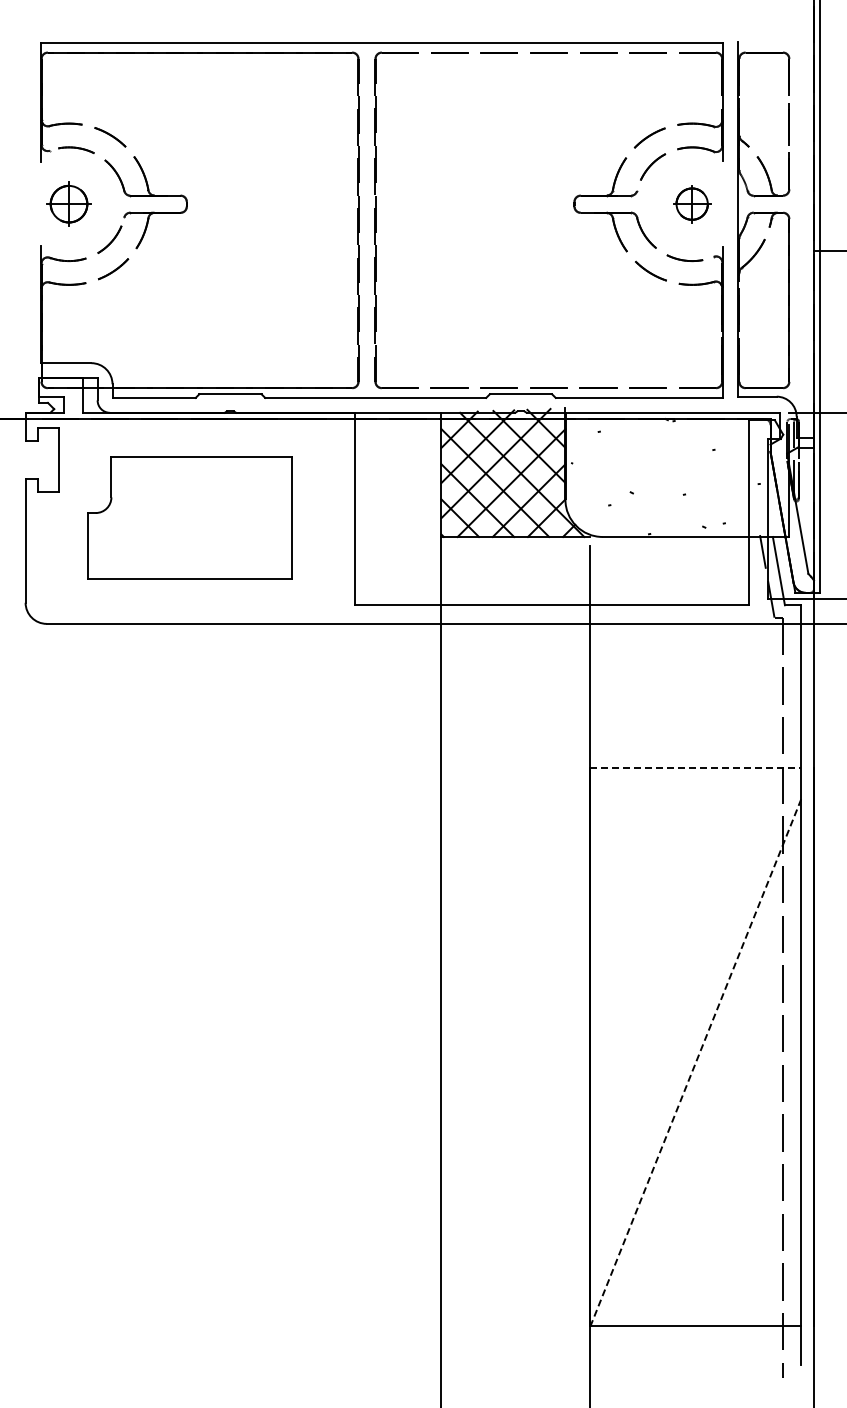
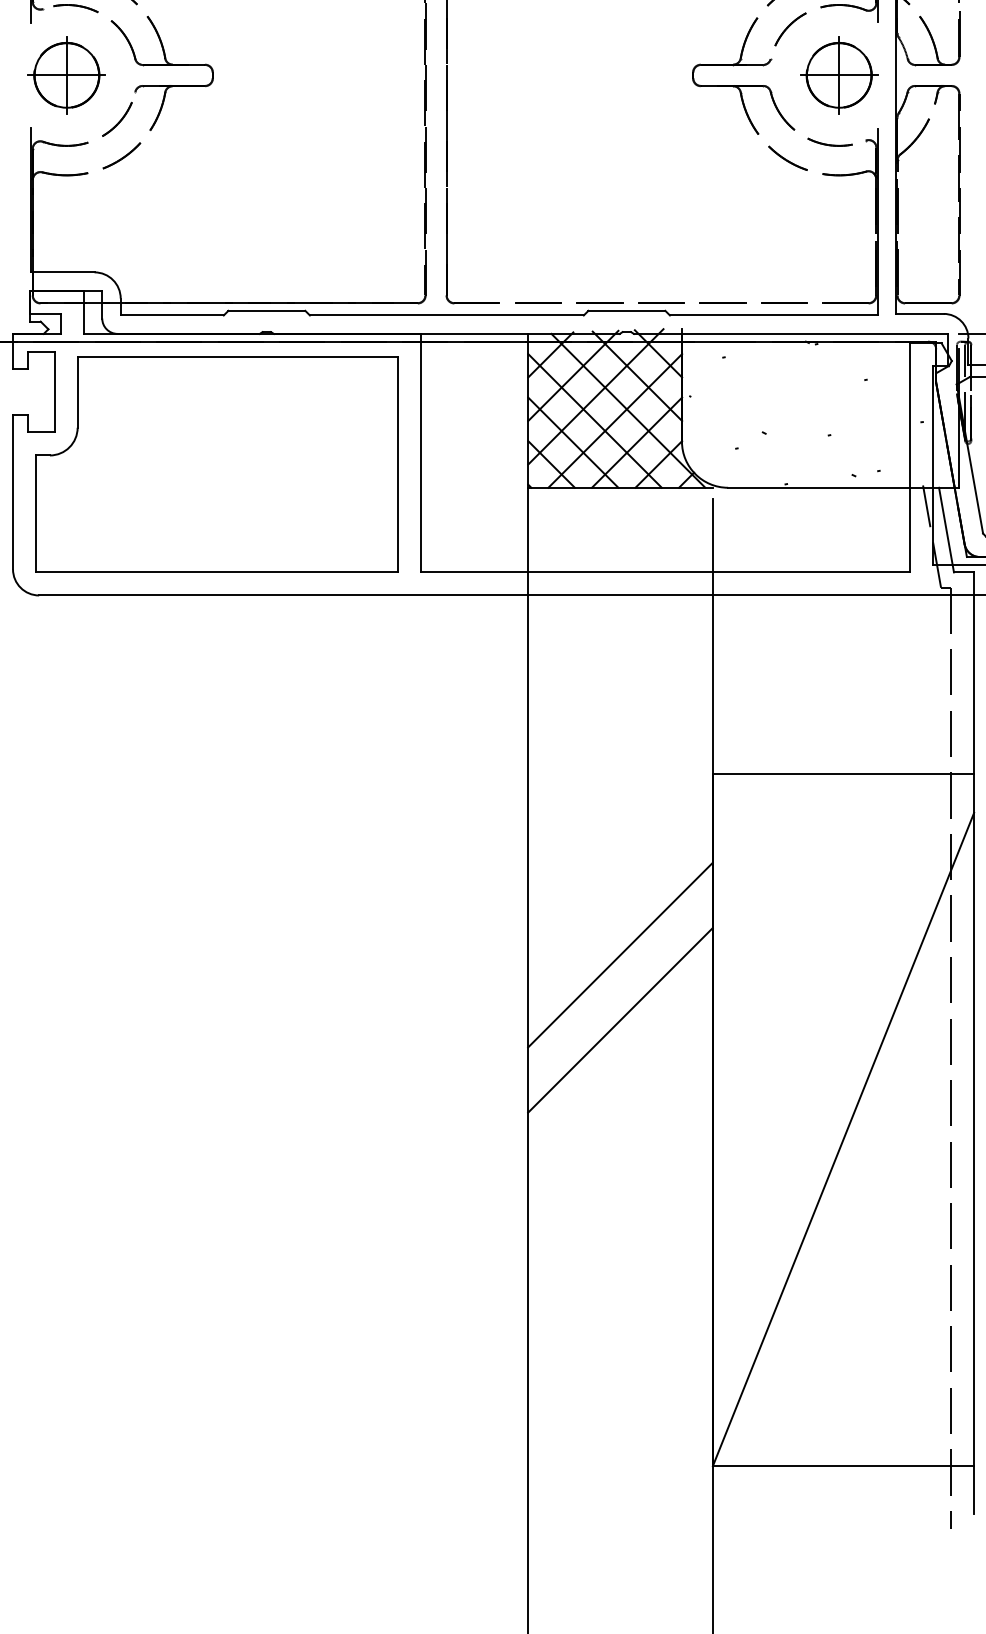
part: (68, 203) -> (66, 74), size x1.43
part: (691, 203) -> (838, 74), size x1.67
part: (189, 517) -> (216, 463), size x1.43
line: (696, 767) -> (844, 773), dashed -> solid
line: (515, 913) -> (620, 954), added
line: (515, 966) -> (620, 1020), added
line: (695, 1062) -> (843, 1138), dashed -> solid

